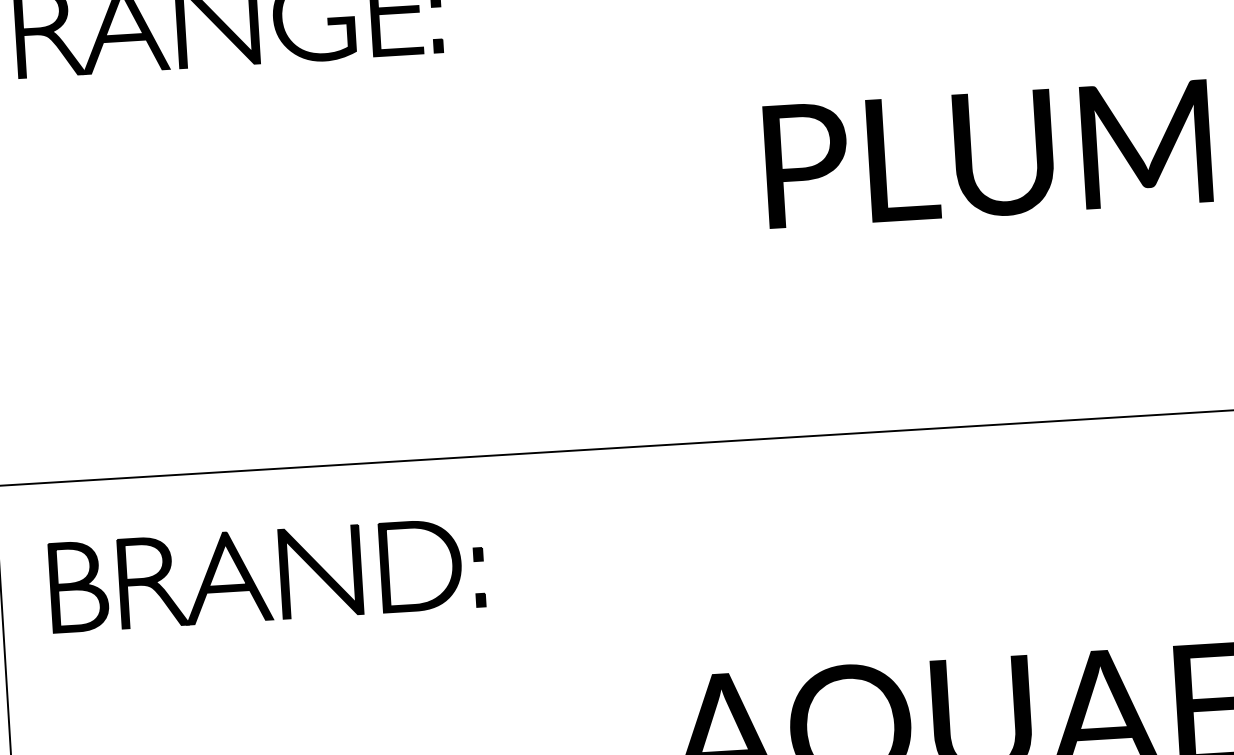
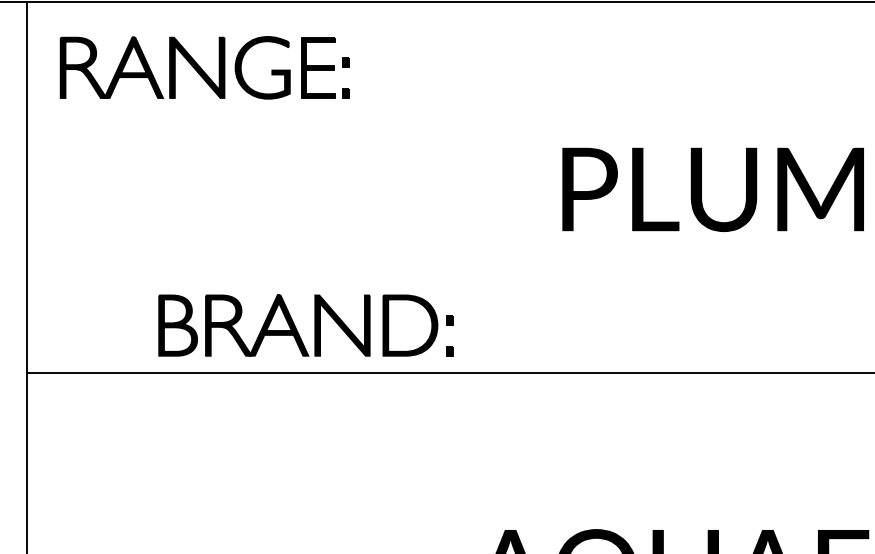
part: (255, 581) -> (297, 329), moved

